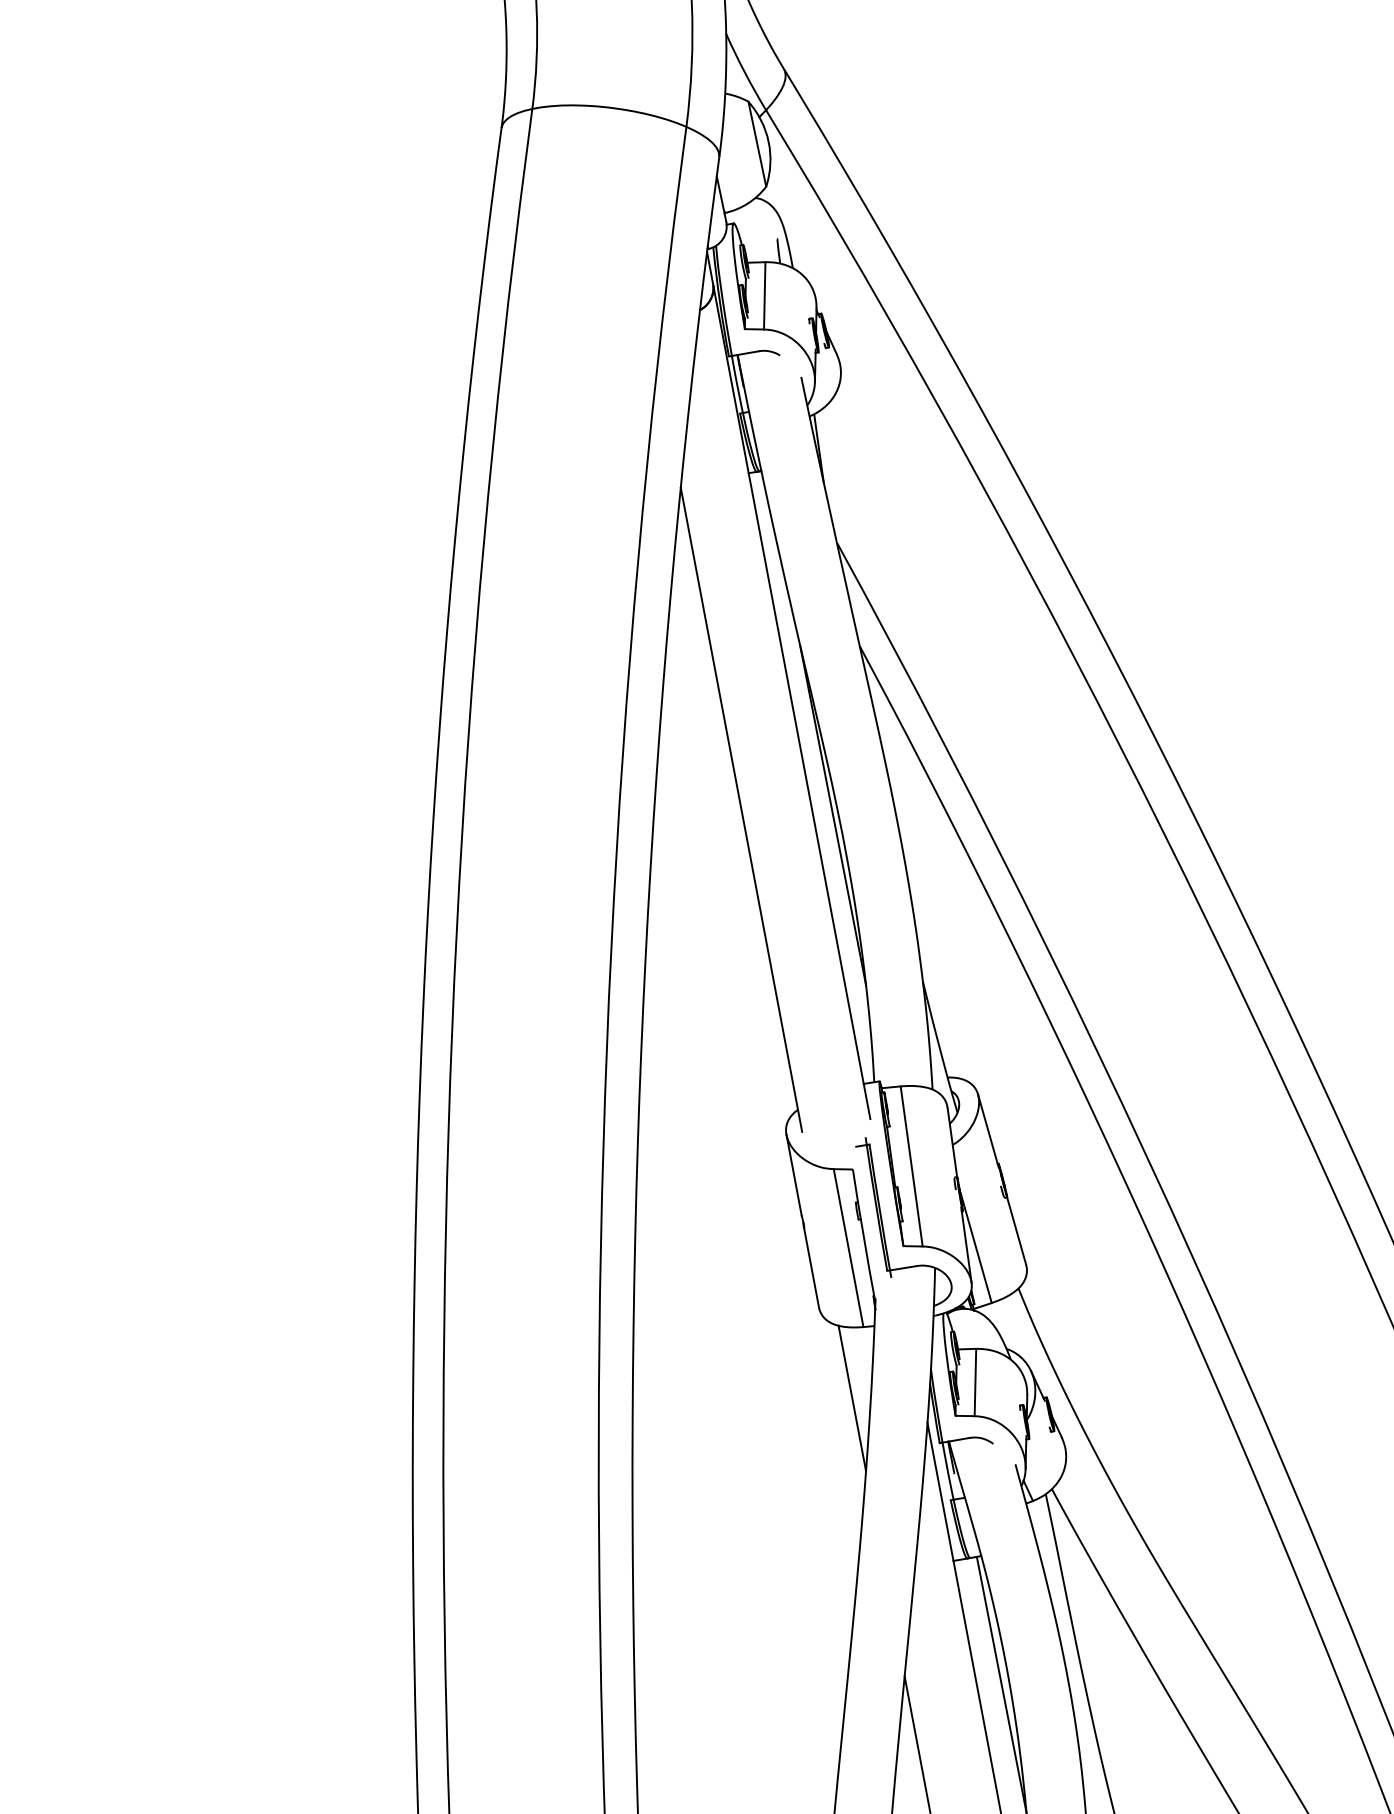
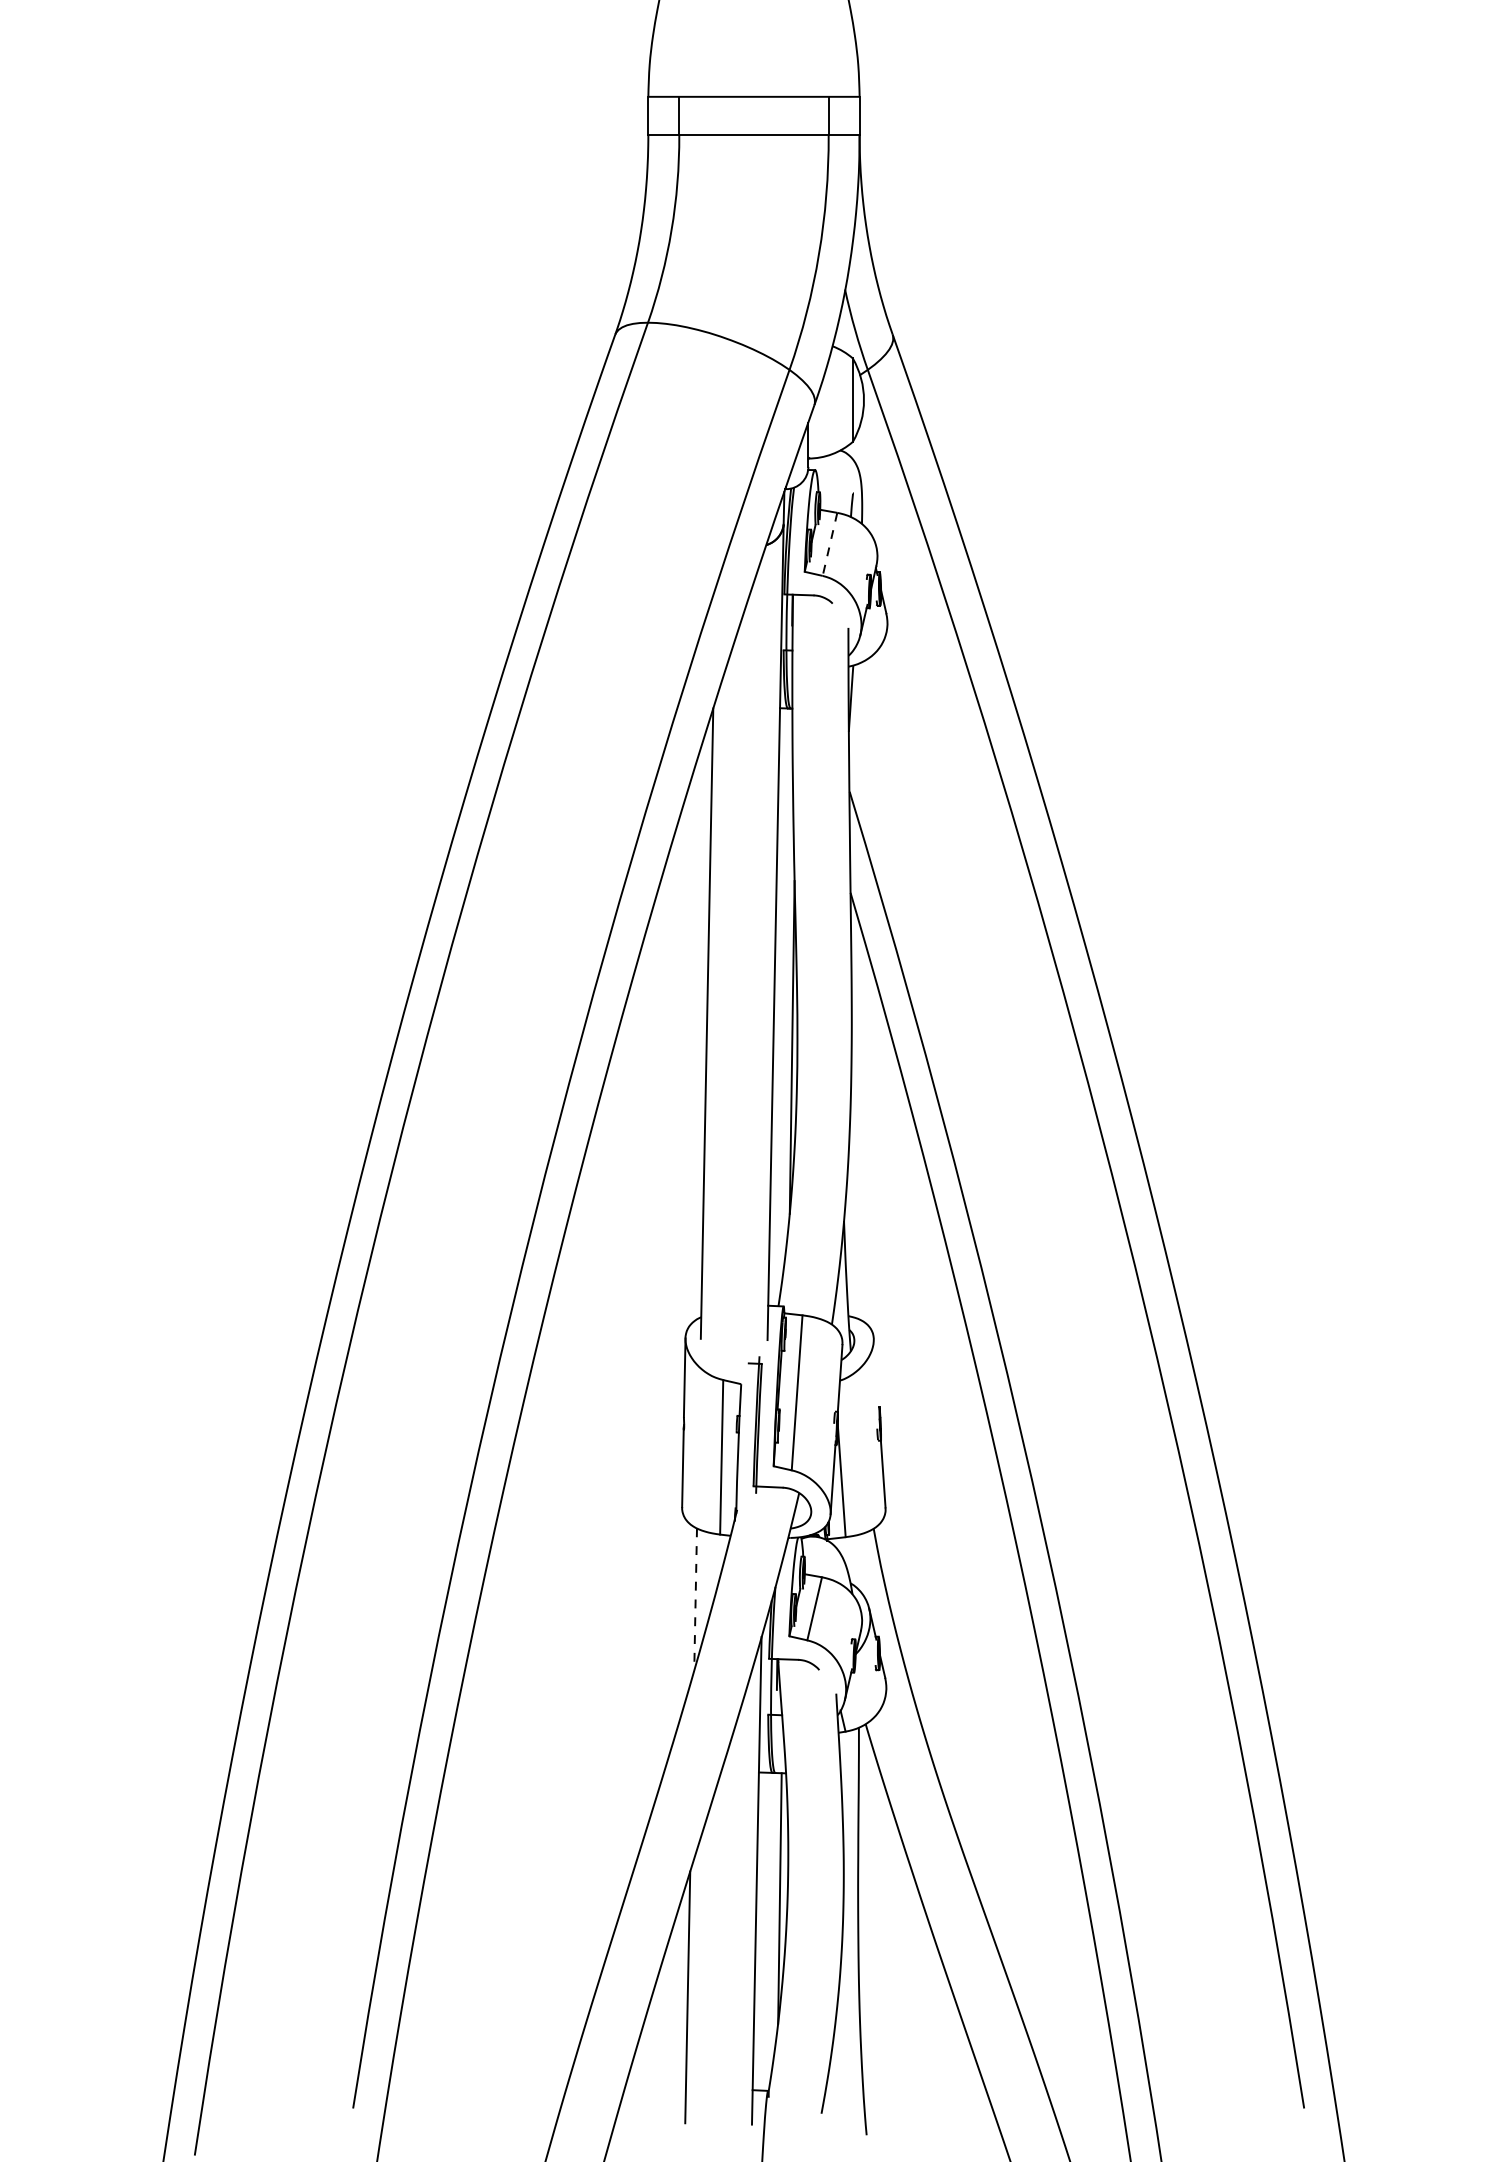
line: (764, 296) -> (829, 544), solid -> dashed
line: (987, 1131) -> (875, 1374), removed
line: (852, 1398) -> (695, 1599), solid -> dashed

